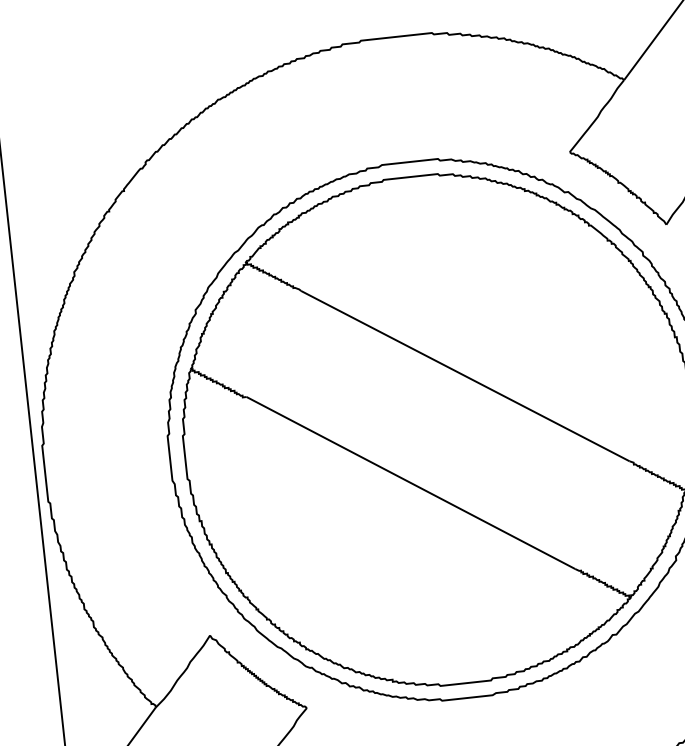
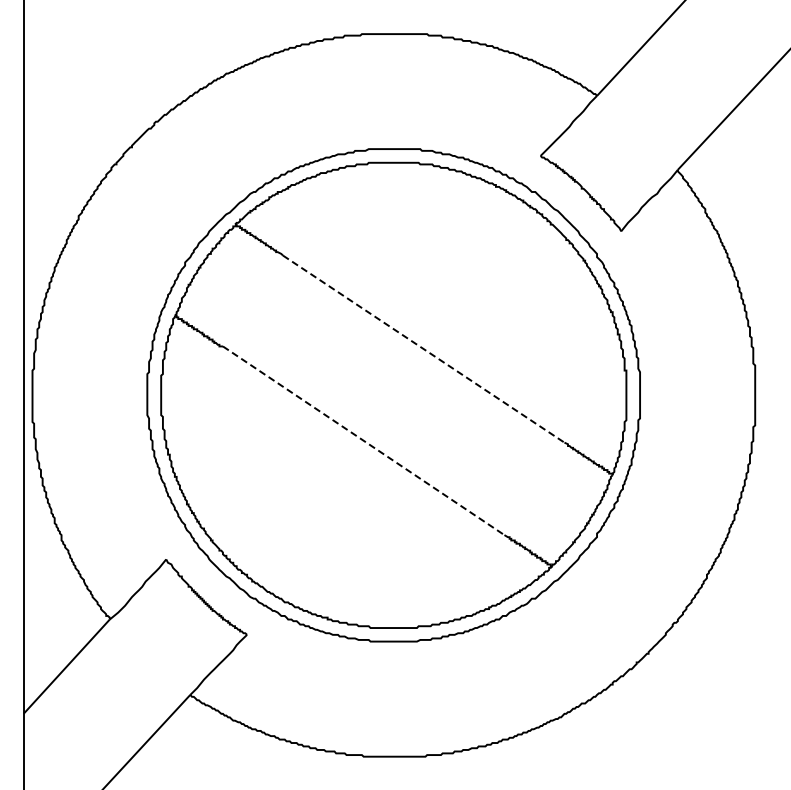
line: (465, 376) -> (423, 349), solid -> dashed
line: (411, 483) -> (364, 441), solid -> dashed

